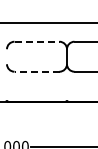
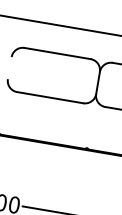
line: (37, 41) -> (58, 53), dashed -> solid
line: (36, 71) -> (49, 97), dashed -> solid

